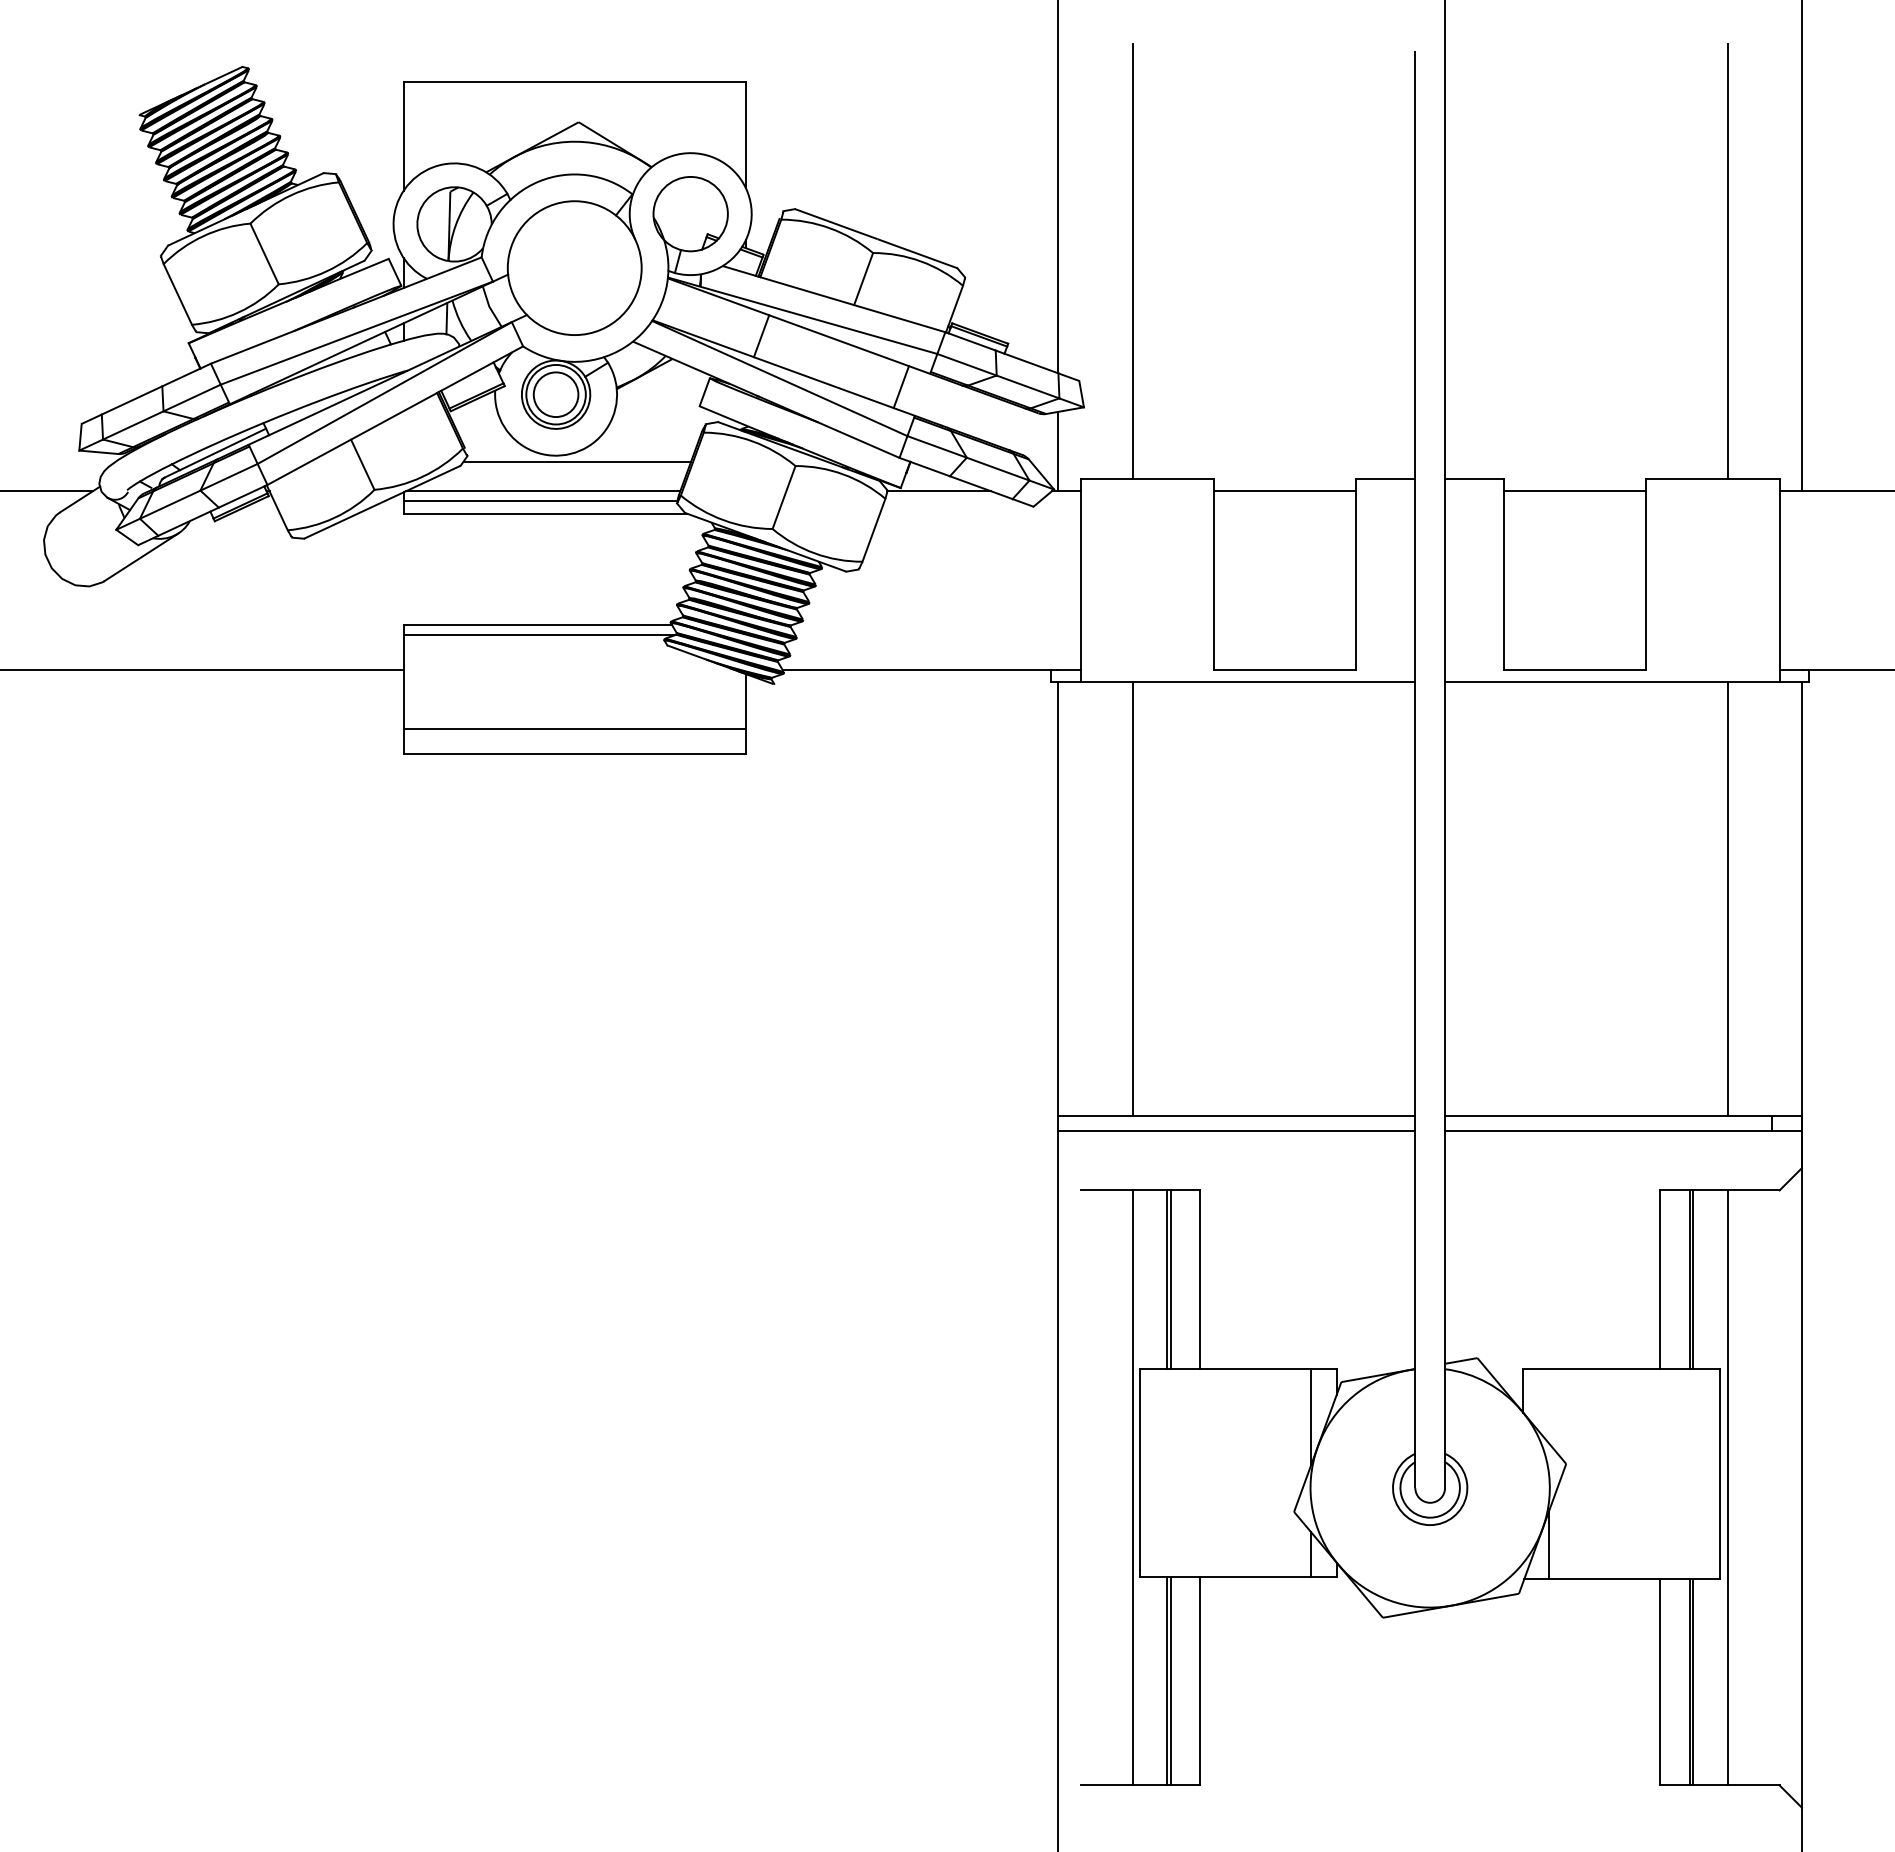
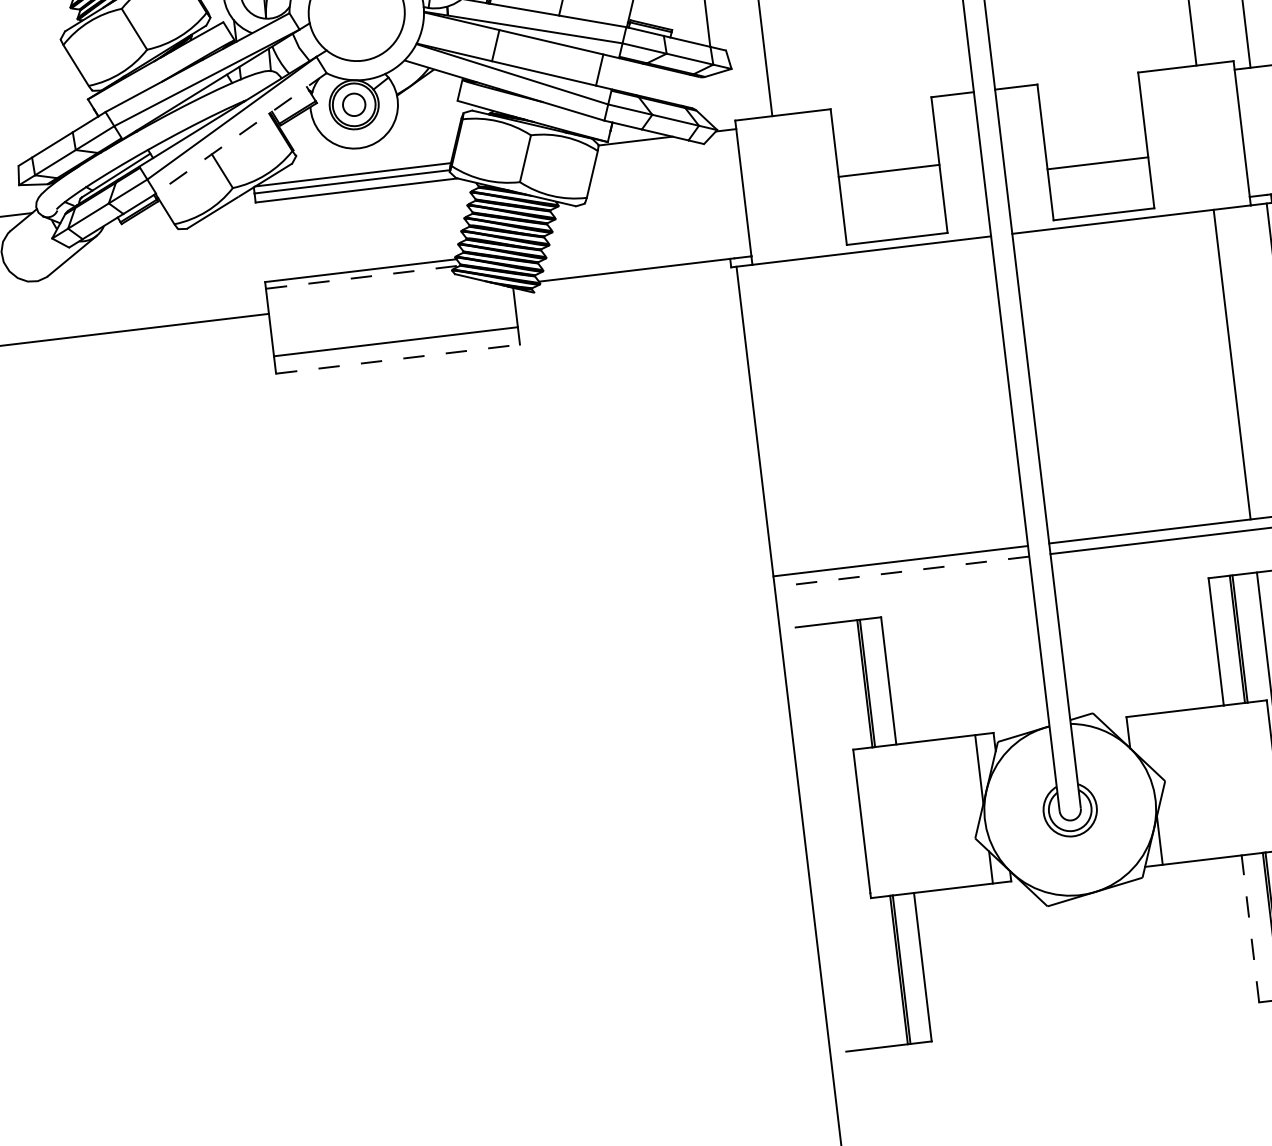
circle: (555, 394) -> (353, 104), size x0.7
line: (394, 415) -> (240, 133), solid -> dashed
line: (1058, 451) -> (717, 102), removed
line: (577, 461) -> (375, 150), removed
line: (1284, 491) -> (888, 171), moved
line: (1574, 491) -> (1097, 163), moved
line: (540, 634) -> (363, 277), solid -> dashed
line: (575, 753) -> (398, 358), solid -> dashed
line: (1132, 898) -> (807, 414), removed
line: (1236, 1130) -> (901, 571), solid -> dashed
line: (1132, 1487) -> (858, 834), removed
line: (1659, 1681) -> (1250, 928), solid -> dashed

